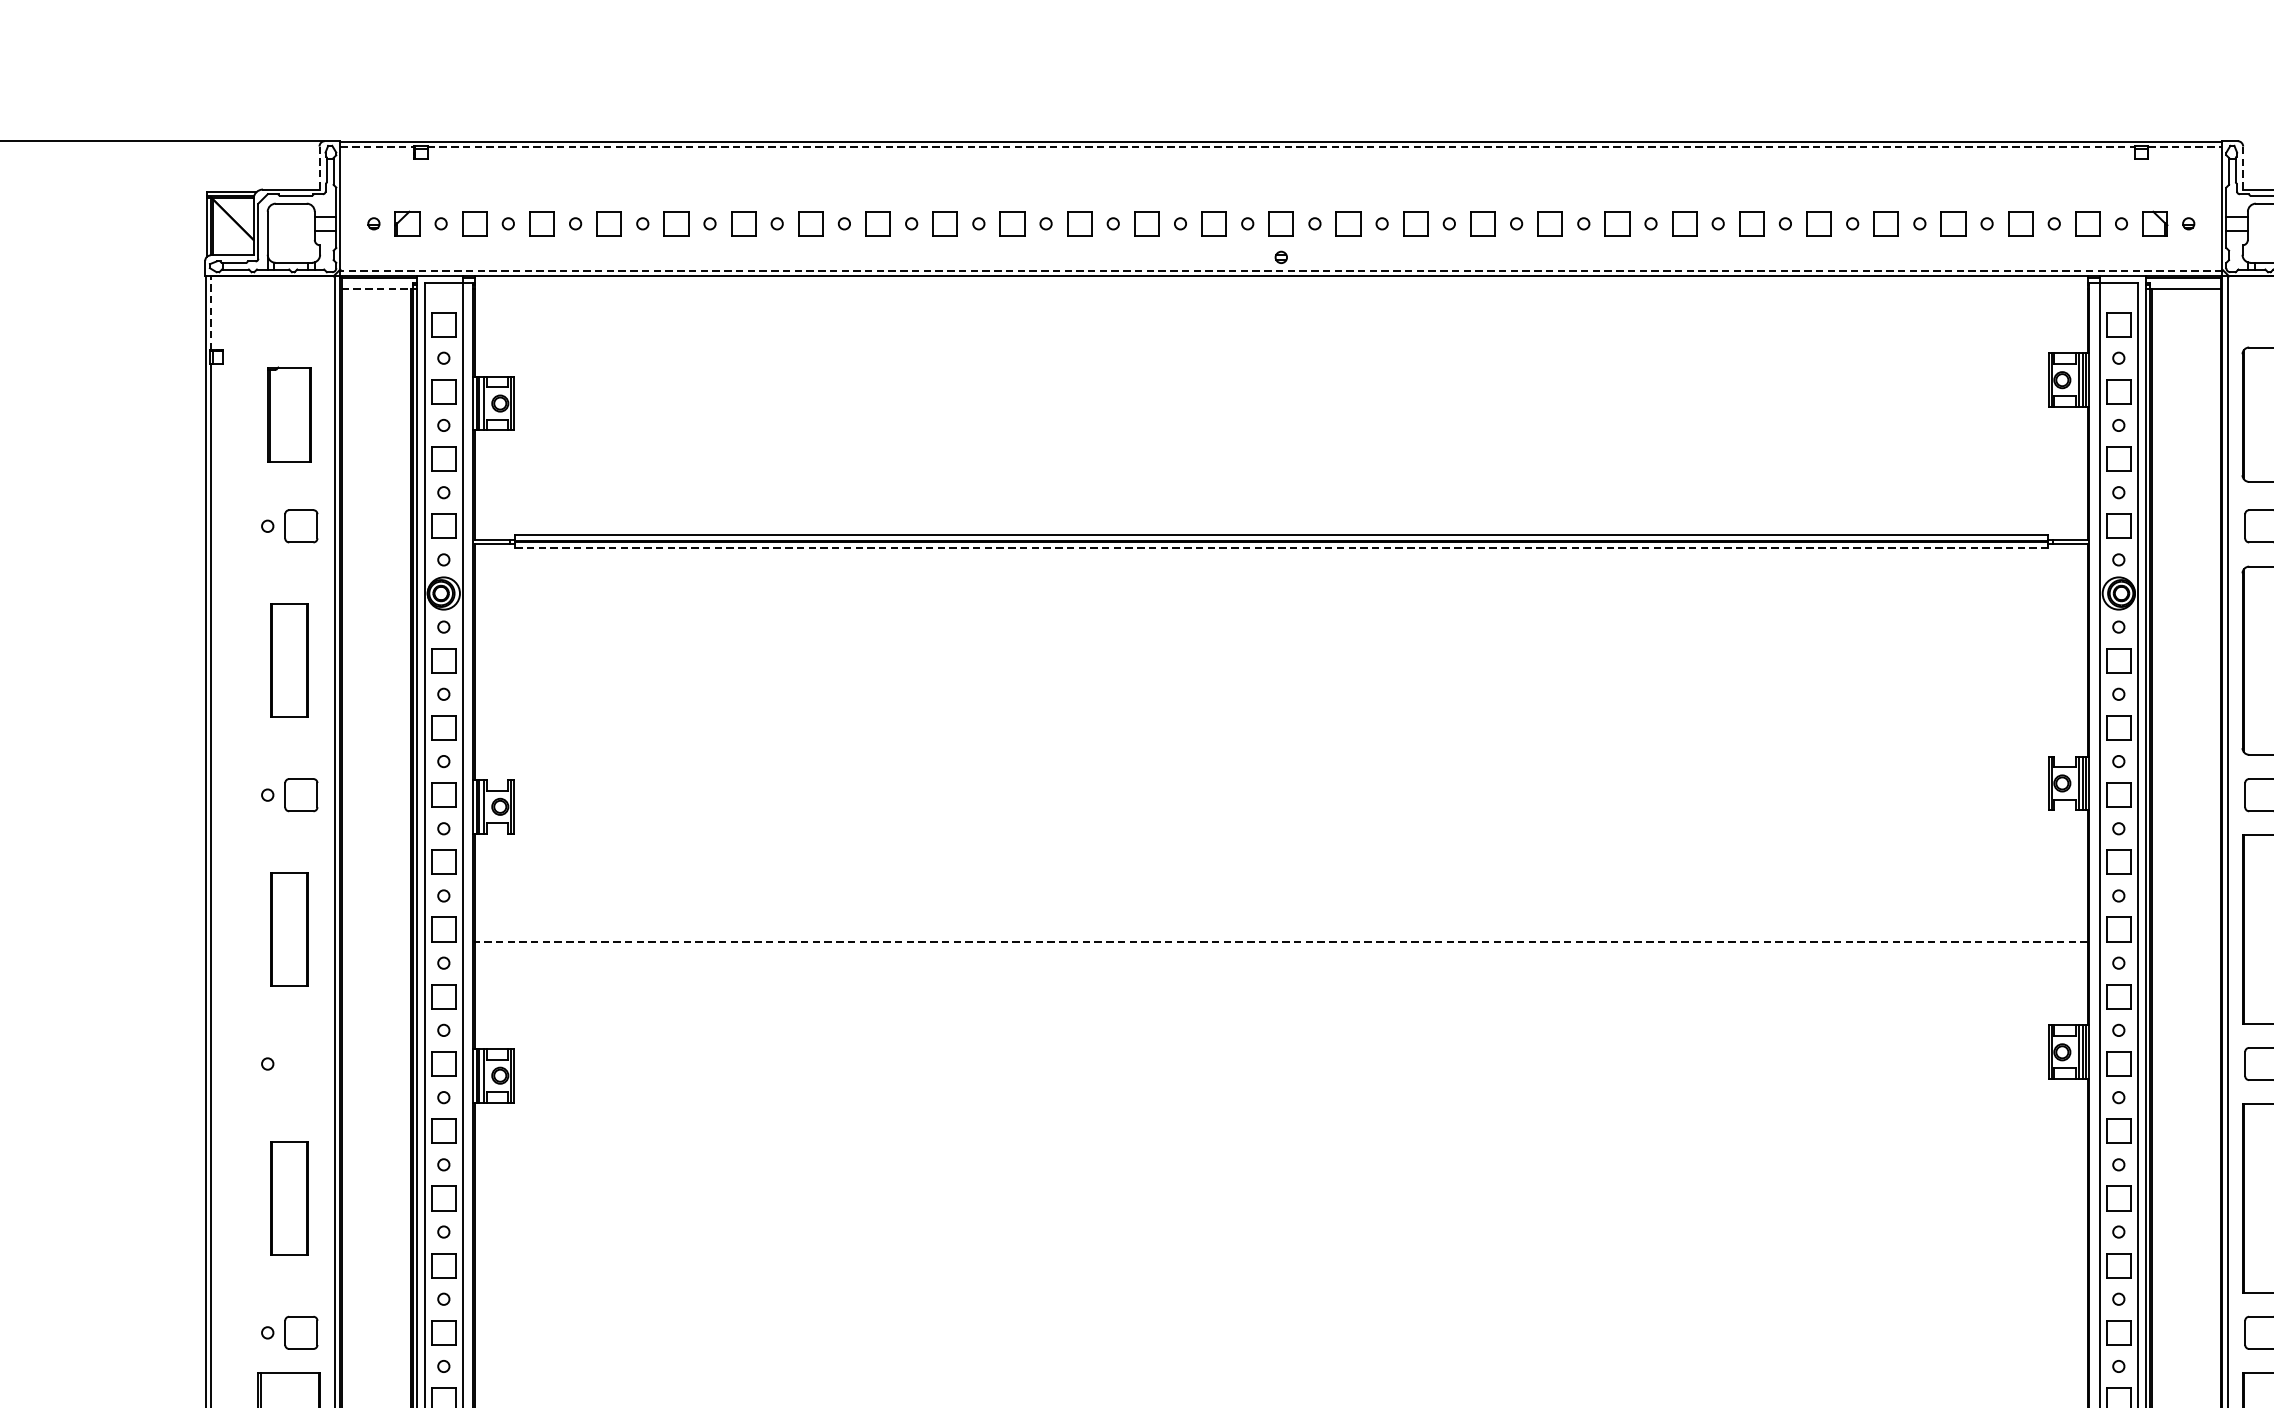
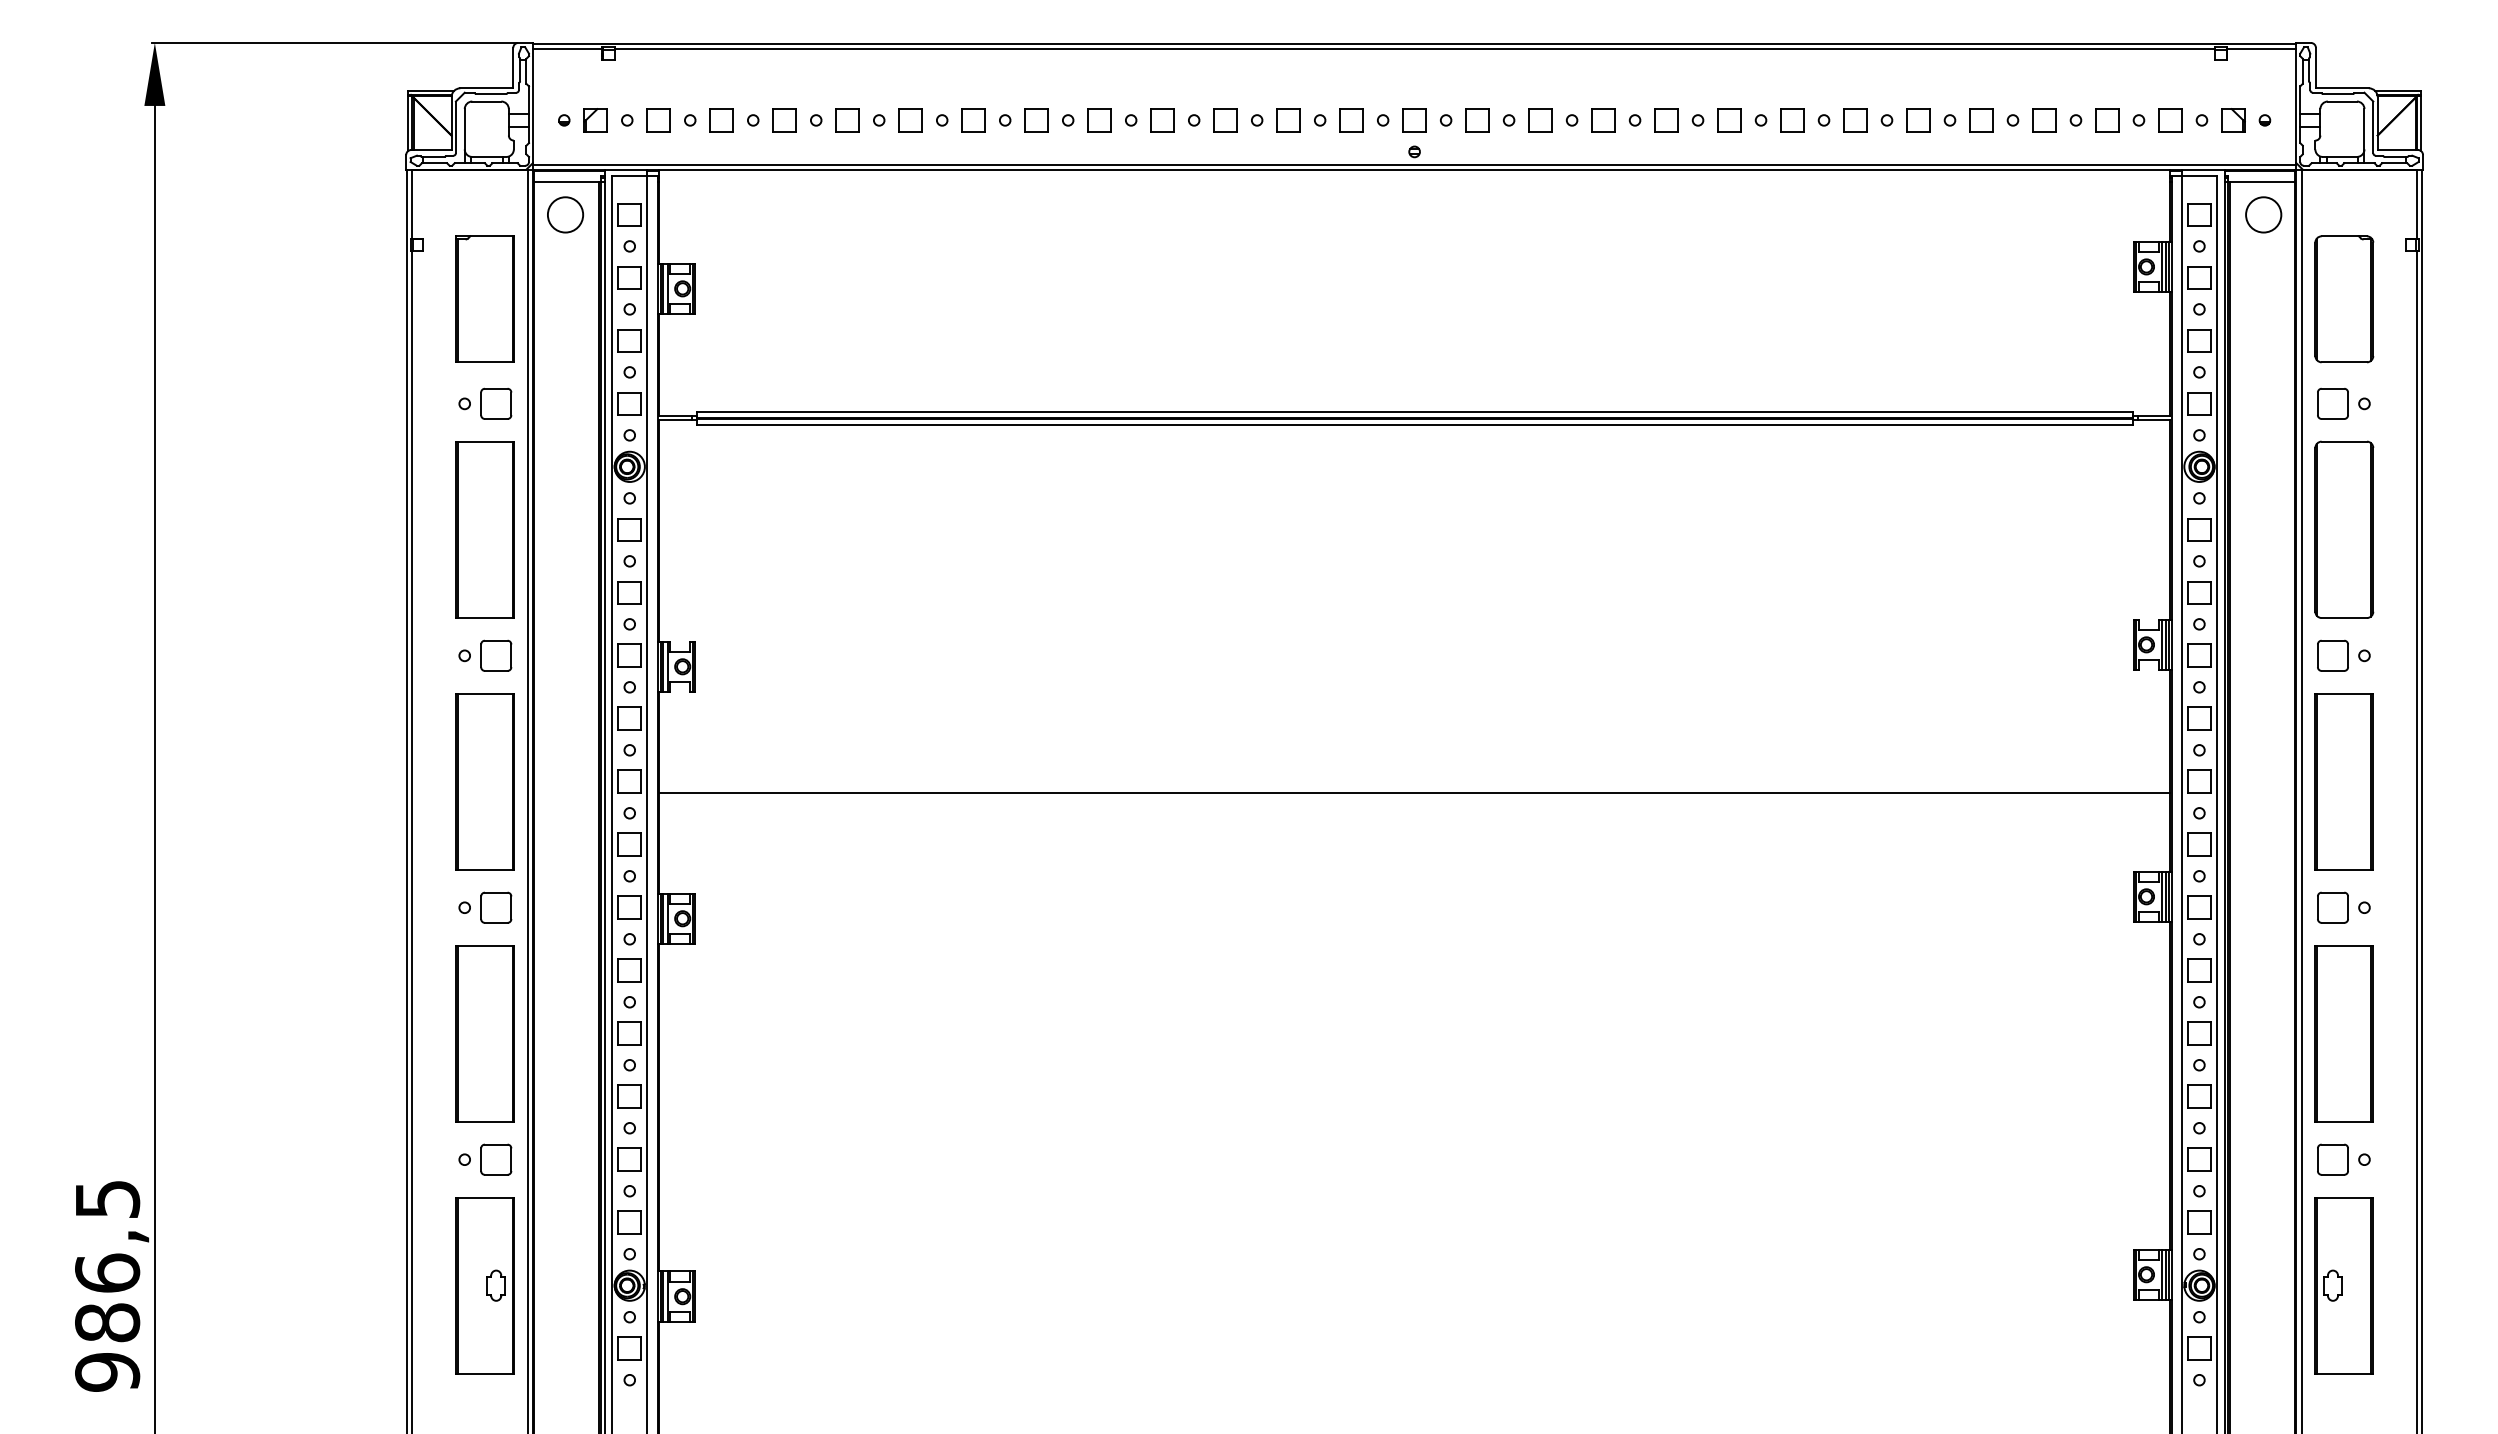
line: (377, 147) -> (567, 48), dashed -> solid
line: (1281, 147) -> (1414, 48), dashed -> solid
line: (2185, 147) -> (2261, 48), dashed -> solid
line: (2242, 167) -> (2315, 67), dashed -> solid
line: (319, 168) -> (513, 68), dashed -> solid
line: (1281, 270) -> (1414, 164), dashed -> solid
line: (376, 289) -> (566, 181), dashed -> solid
line: (210, 313) -> (411, 204), dashed -> solid
circle: (375, 324) -> (565, 214), added
circle: (2187, 324) -> (2263, 214), added
part: (288, 413) -> (484, 298), size x1.43
line: (1282, 548) -> (1415, 424), dashed -> solid
part: (288, 660) -> (484, 529), size x1.67
part: (288, 929) -> (484, 781), size x1.67
line: (1281, 942) -> (1414, 793), dashed -> solid
part: (301, 1063) -> (496, 907), added
part: (288, 1198) -> (484, 1033), size x1.67

